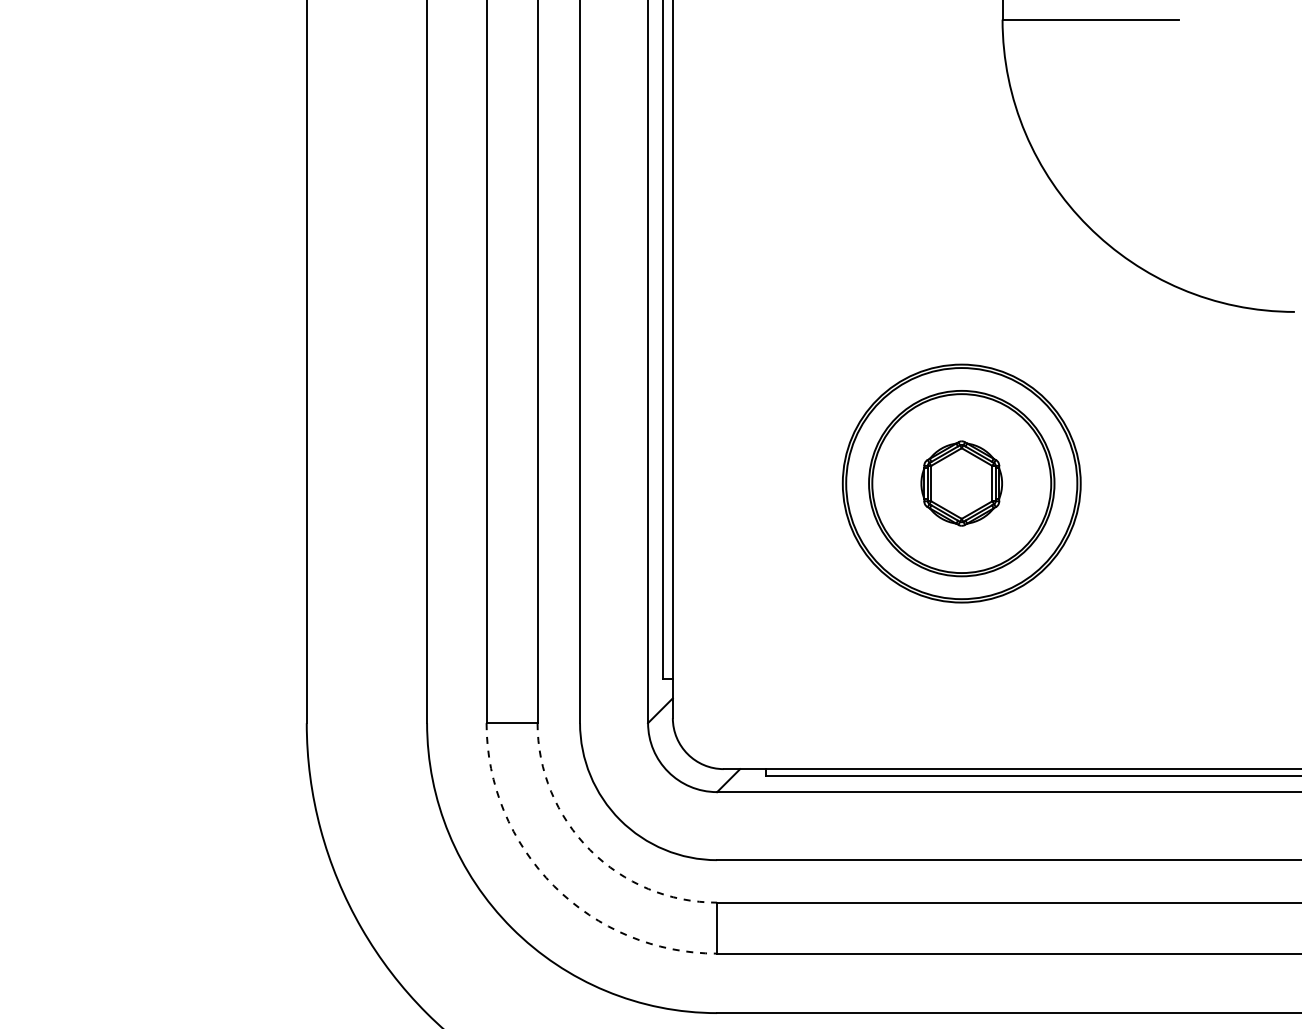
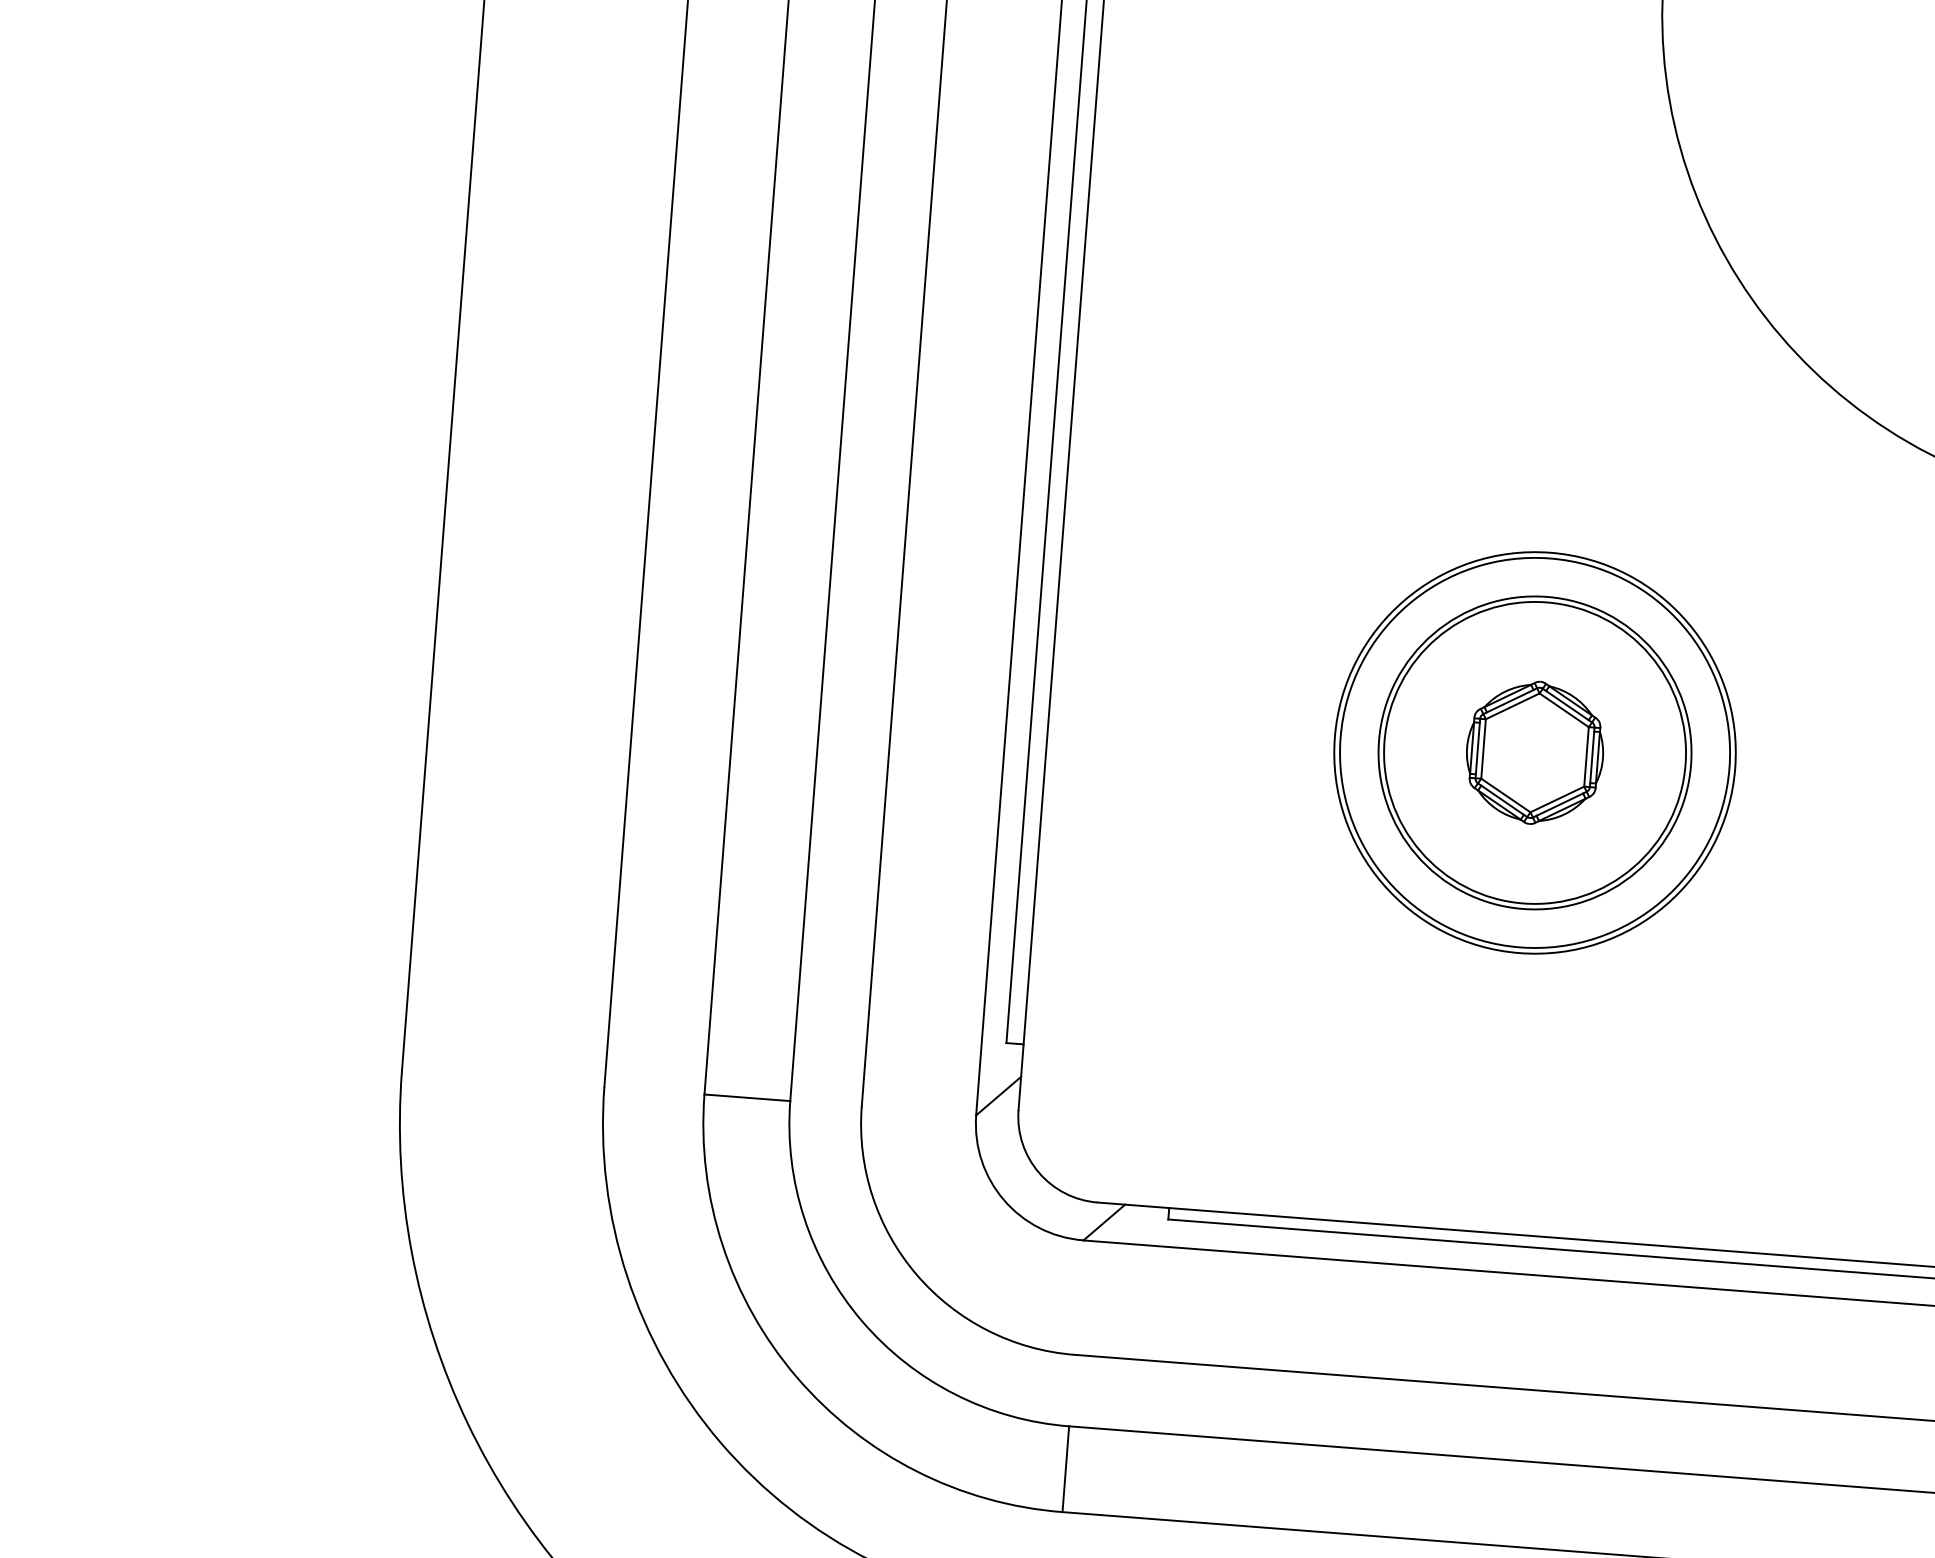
arc: (590, 850) -> (862, 1322), dashed -> solid
arc: (554, 886) -> (797, 1378), dashed -> solid

